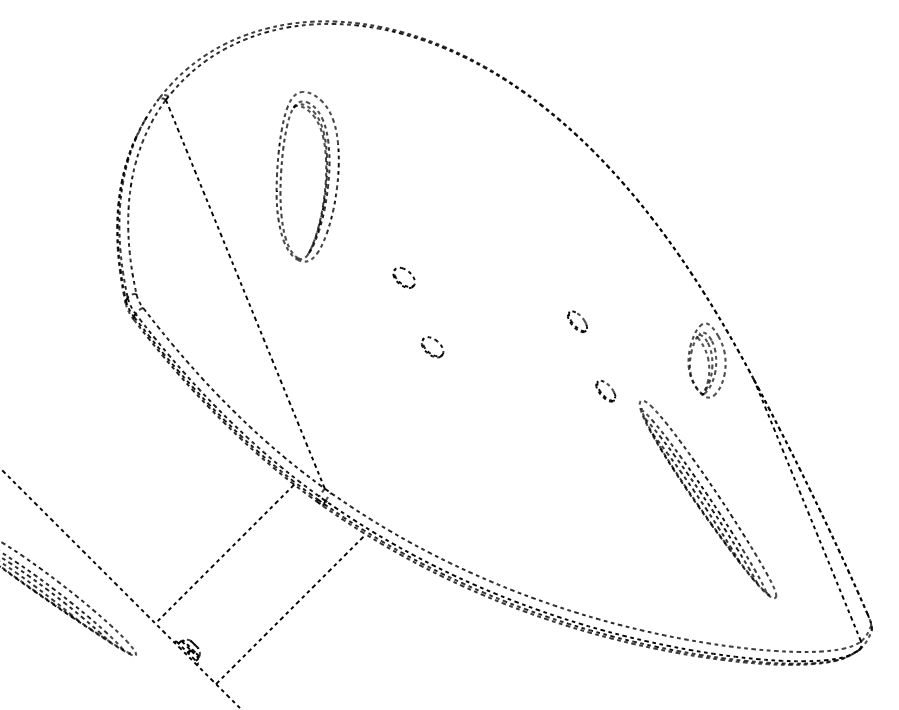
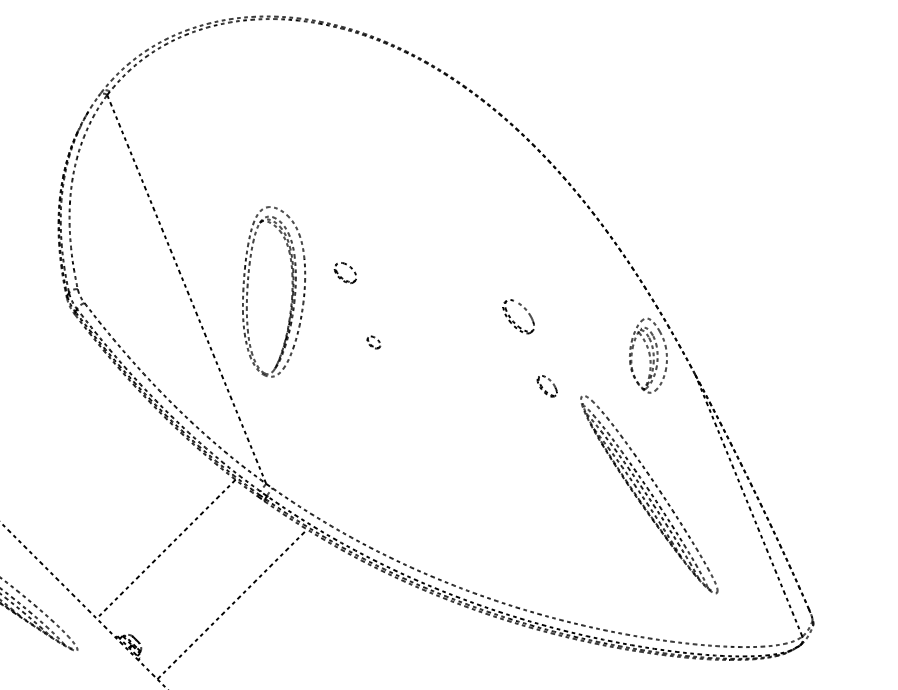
part: (324, 181) -> (290, 296), moved
part: (577, 321) -> (518, 316), size x1.6
part: (432, 347) -> (373, 342), size x0.6

